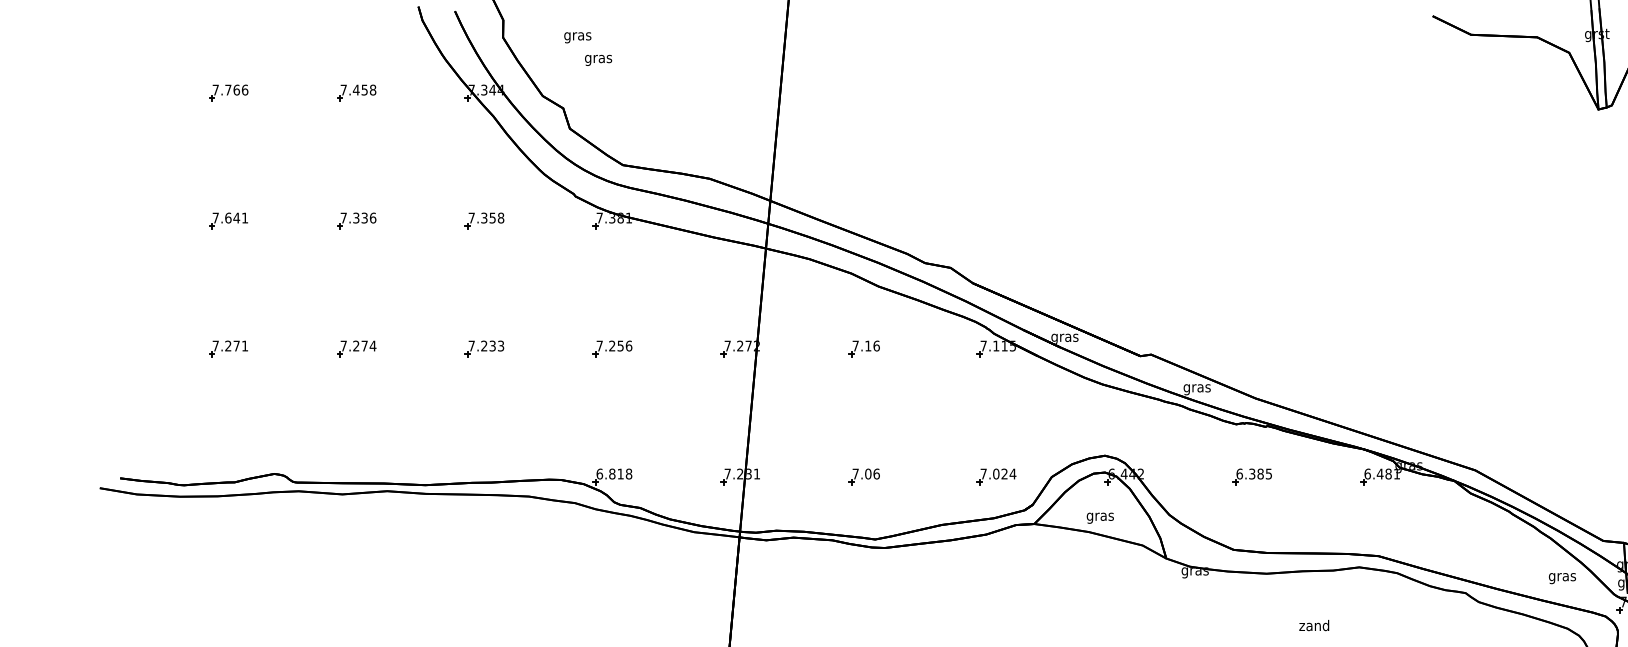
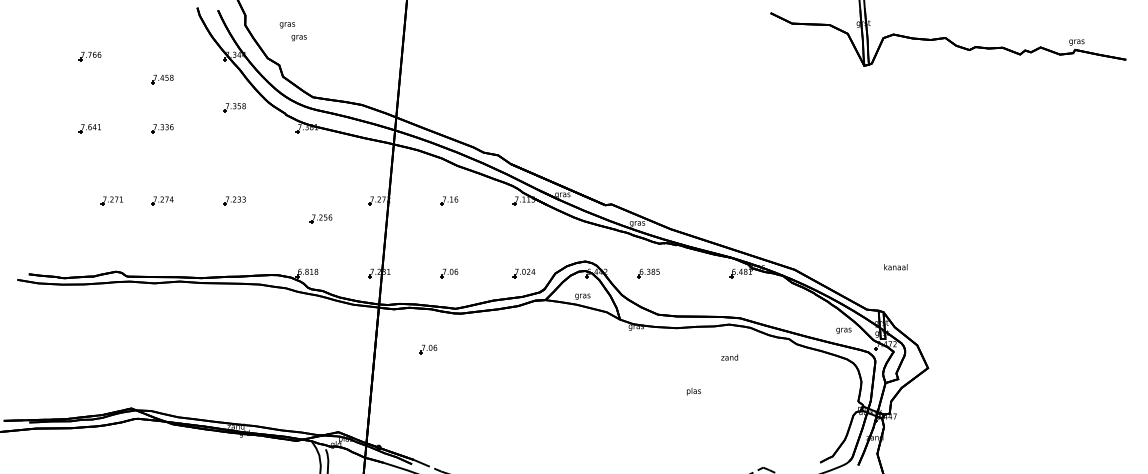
part: (356, 92) -> (162, 79), moved
part: (484, 220) -> (234, 107), moved
part: (227, 347) -> (111, 200), moved
part: (611, 347) -> (320, 218), moved
part: (1252, 476) -> (648, 273), moved
part: (827, 611) -> (428, 349), added
text: (1313, 625) -> (729, 357), moved

